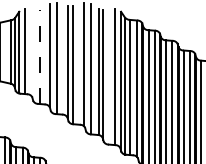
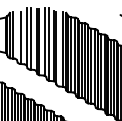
line: (40, 56) -> (21, 37), dashed -> solid

